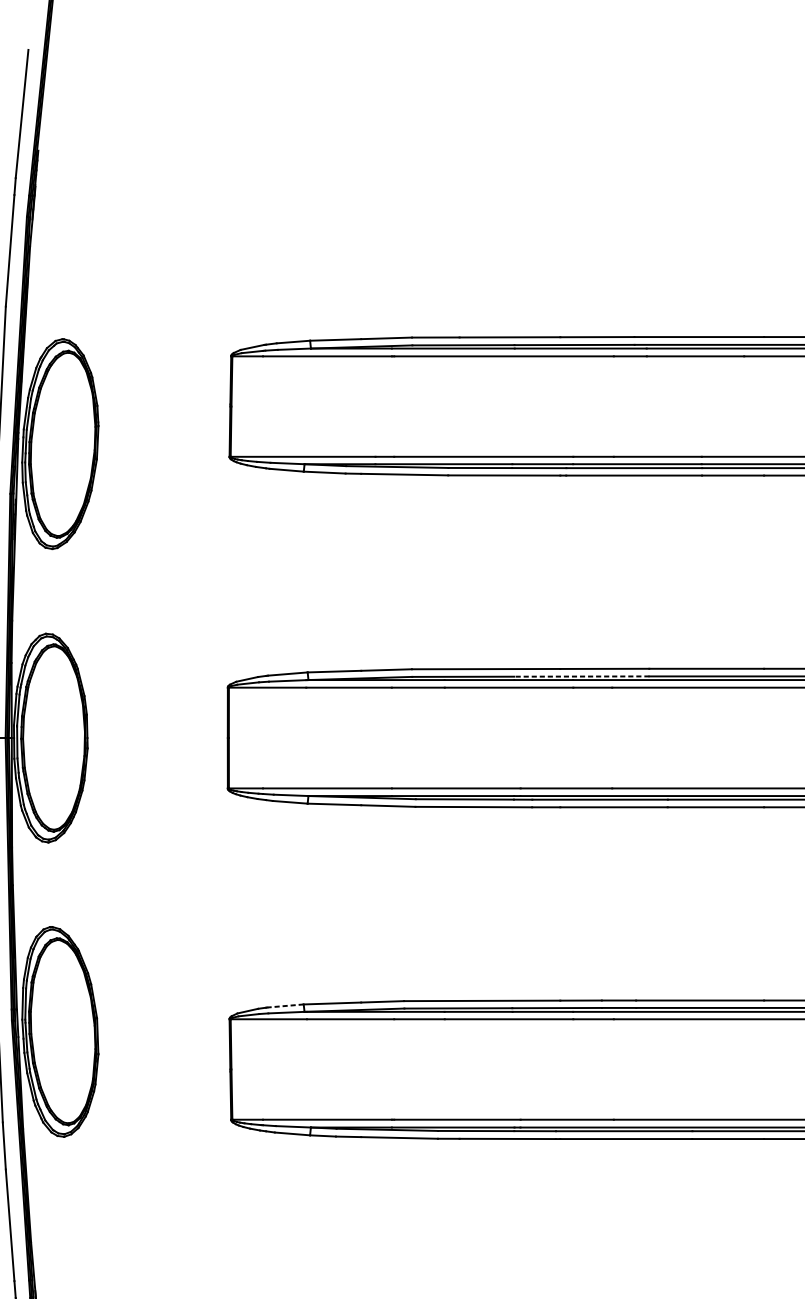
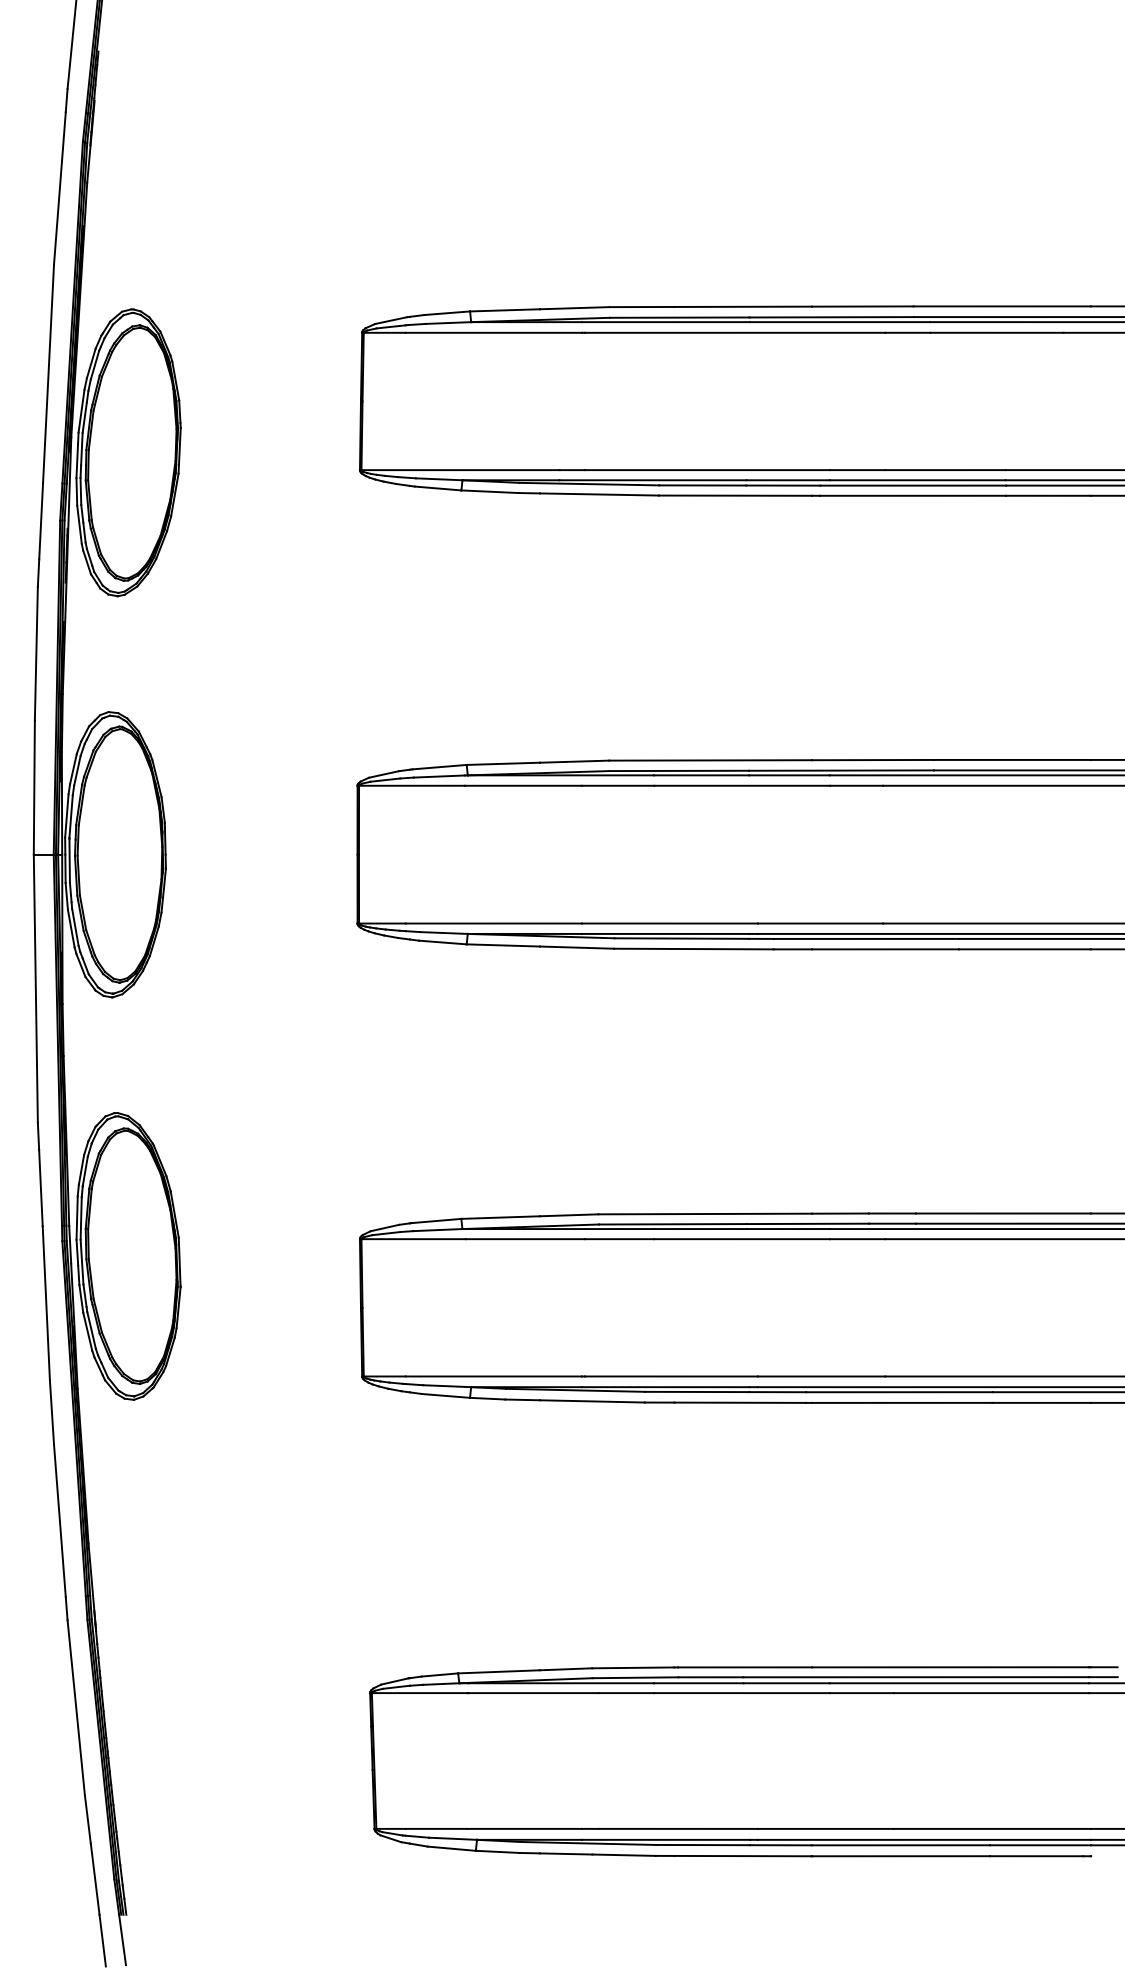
line: (581, 676) -> (841, 770), dashed -> solid
line: (285, 1006) -> (436, 1221), dashed -> solid

